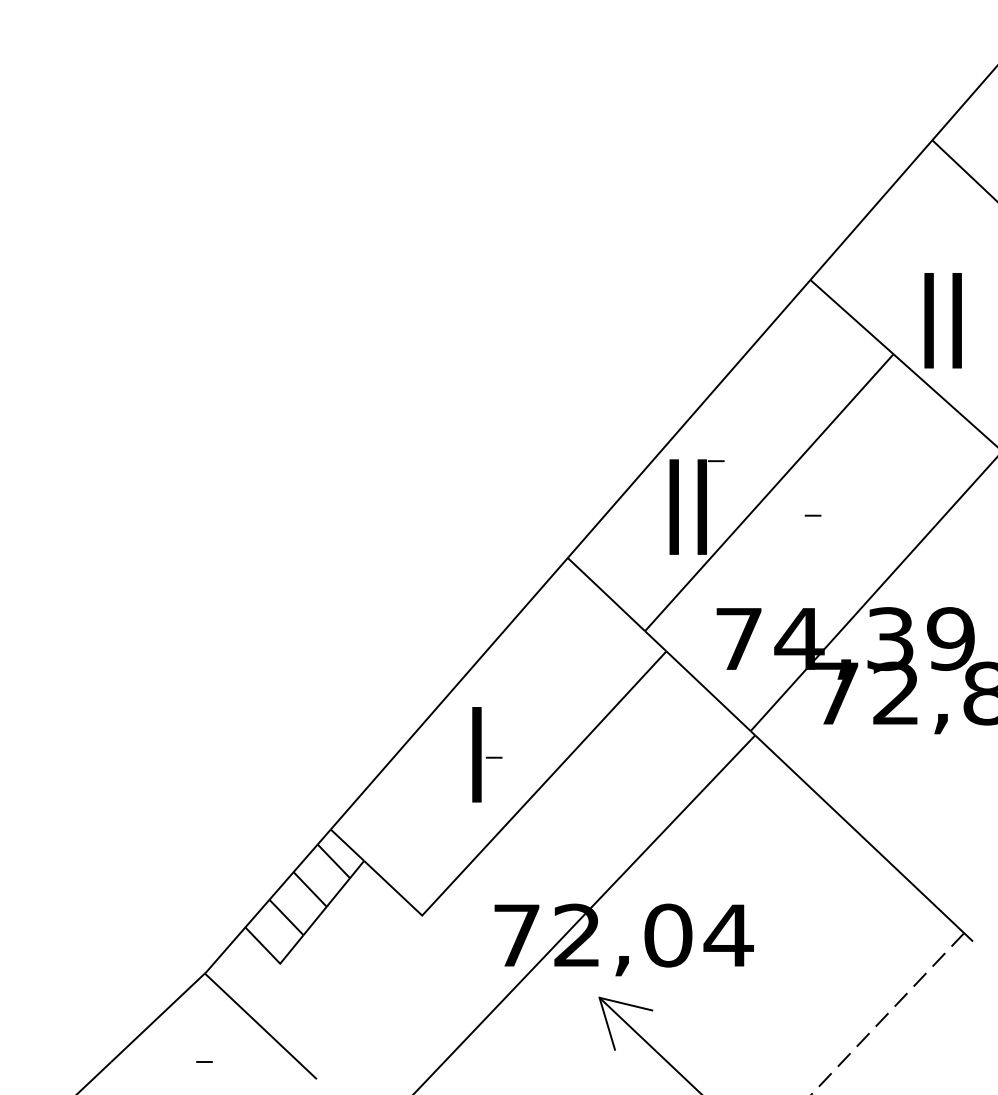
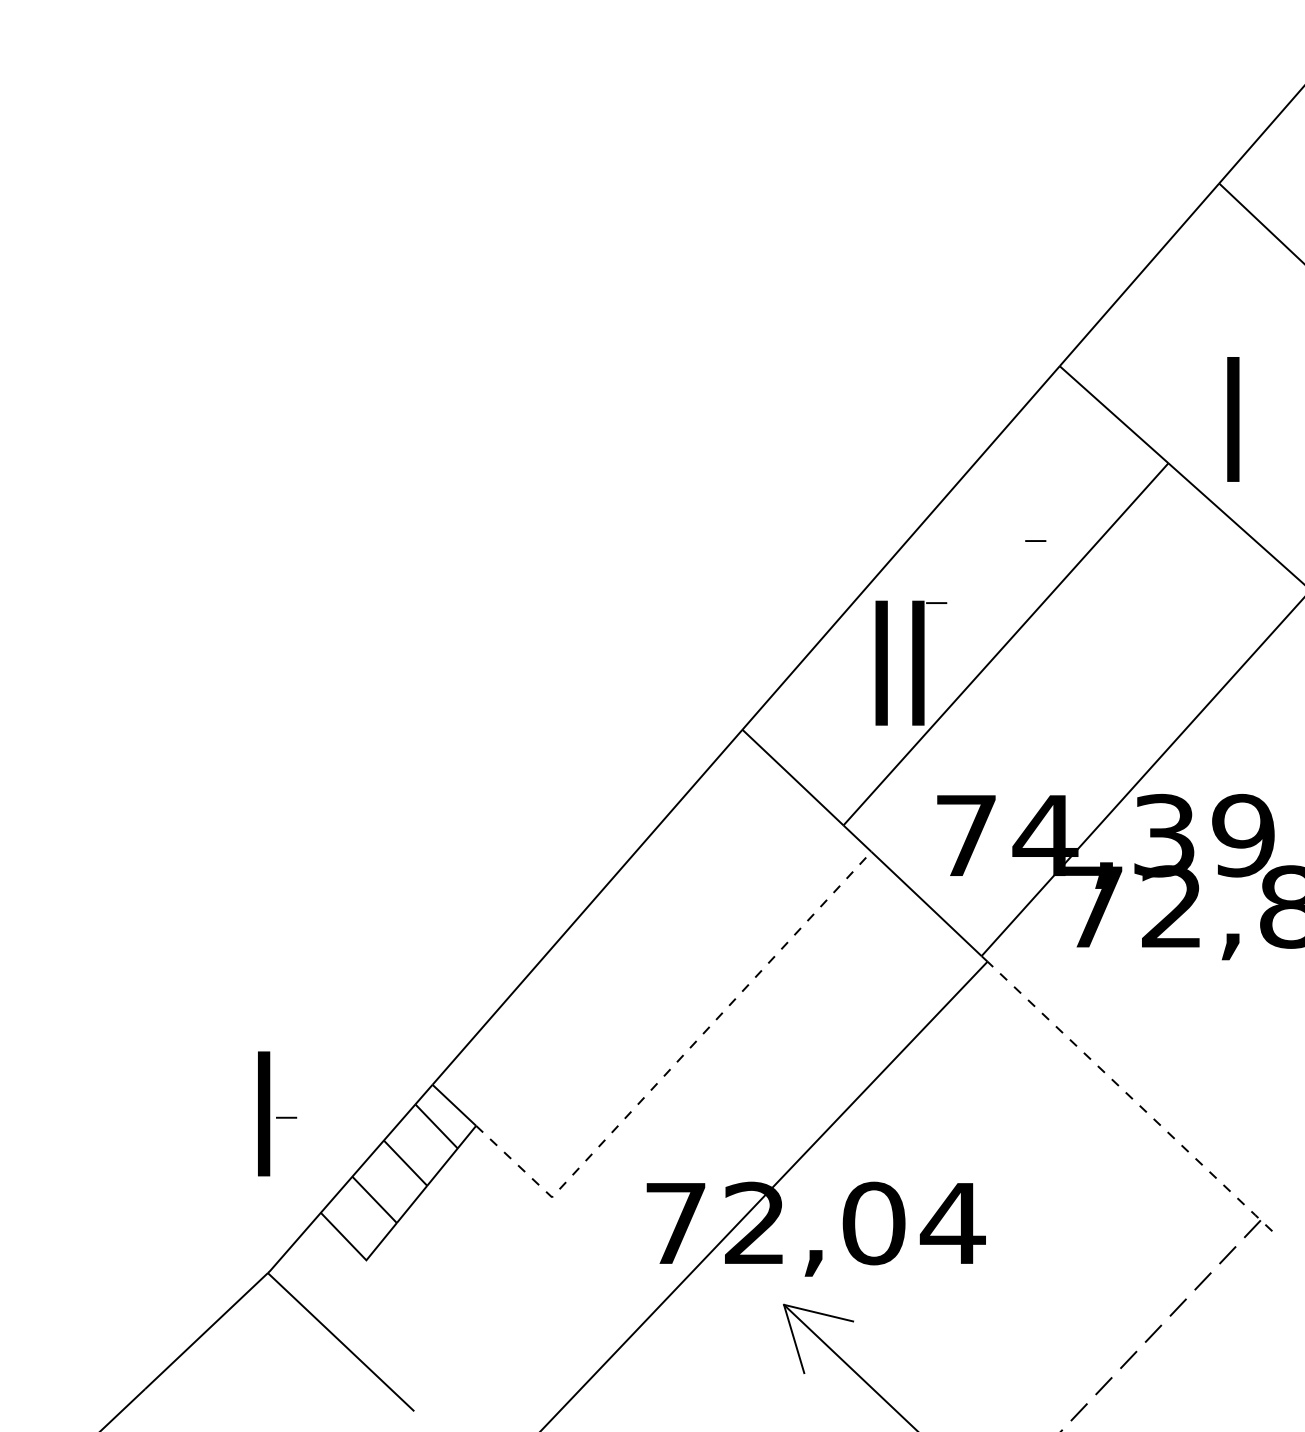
text: (942, 320) -> (1232, 419), II -> I
line: (812, 515) -> (1035, 540), moved
part: (487, 754) -> (277, 1113), moved
line: (517, 812) -> (676, 1062), solid -> dashed
line: (864, 838) -> (1130, 1096), solid -> dashed
line: (204, 1061) -> (267, 1388), removed

